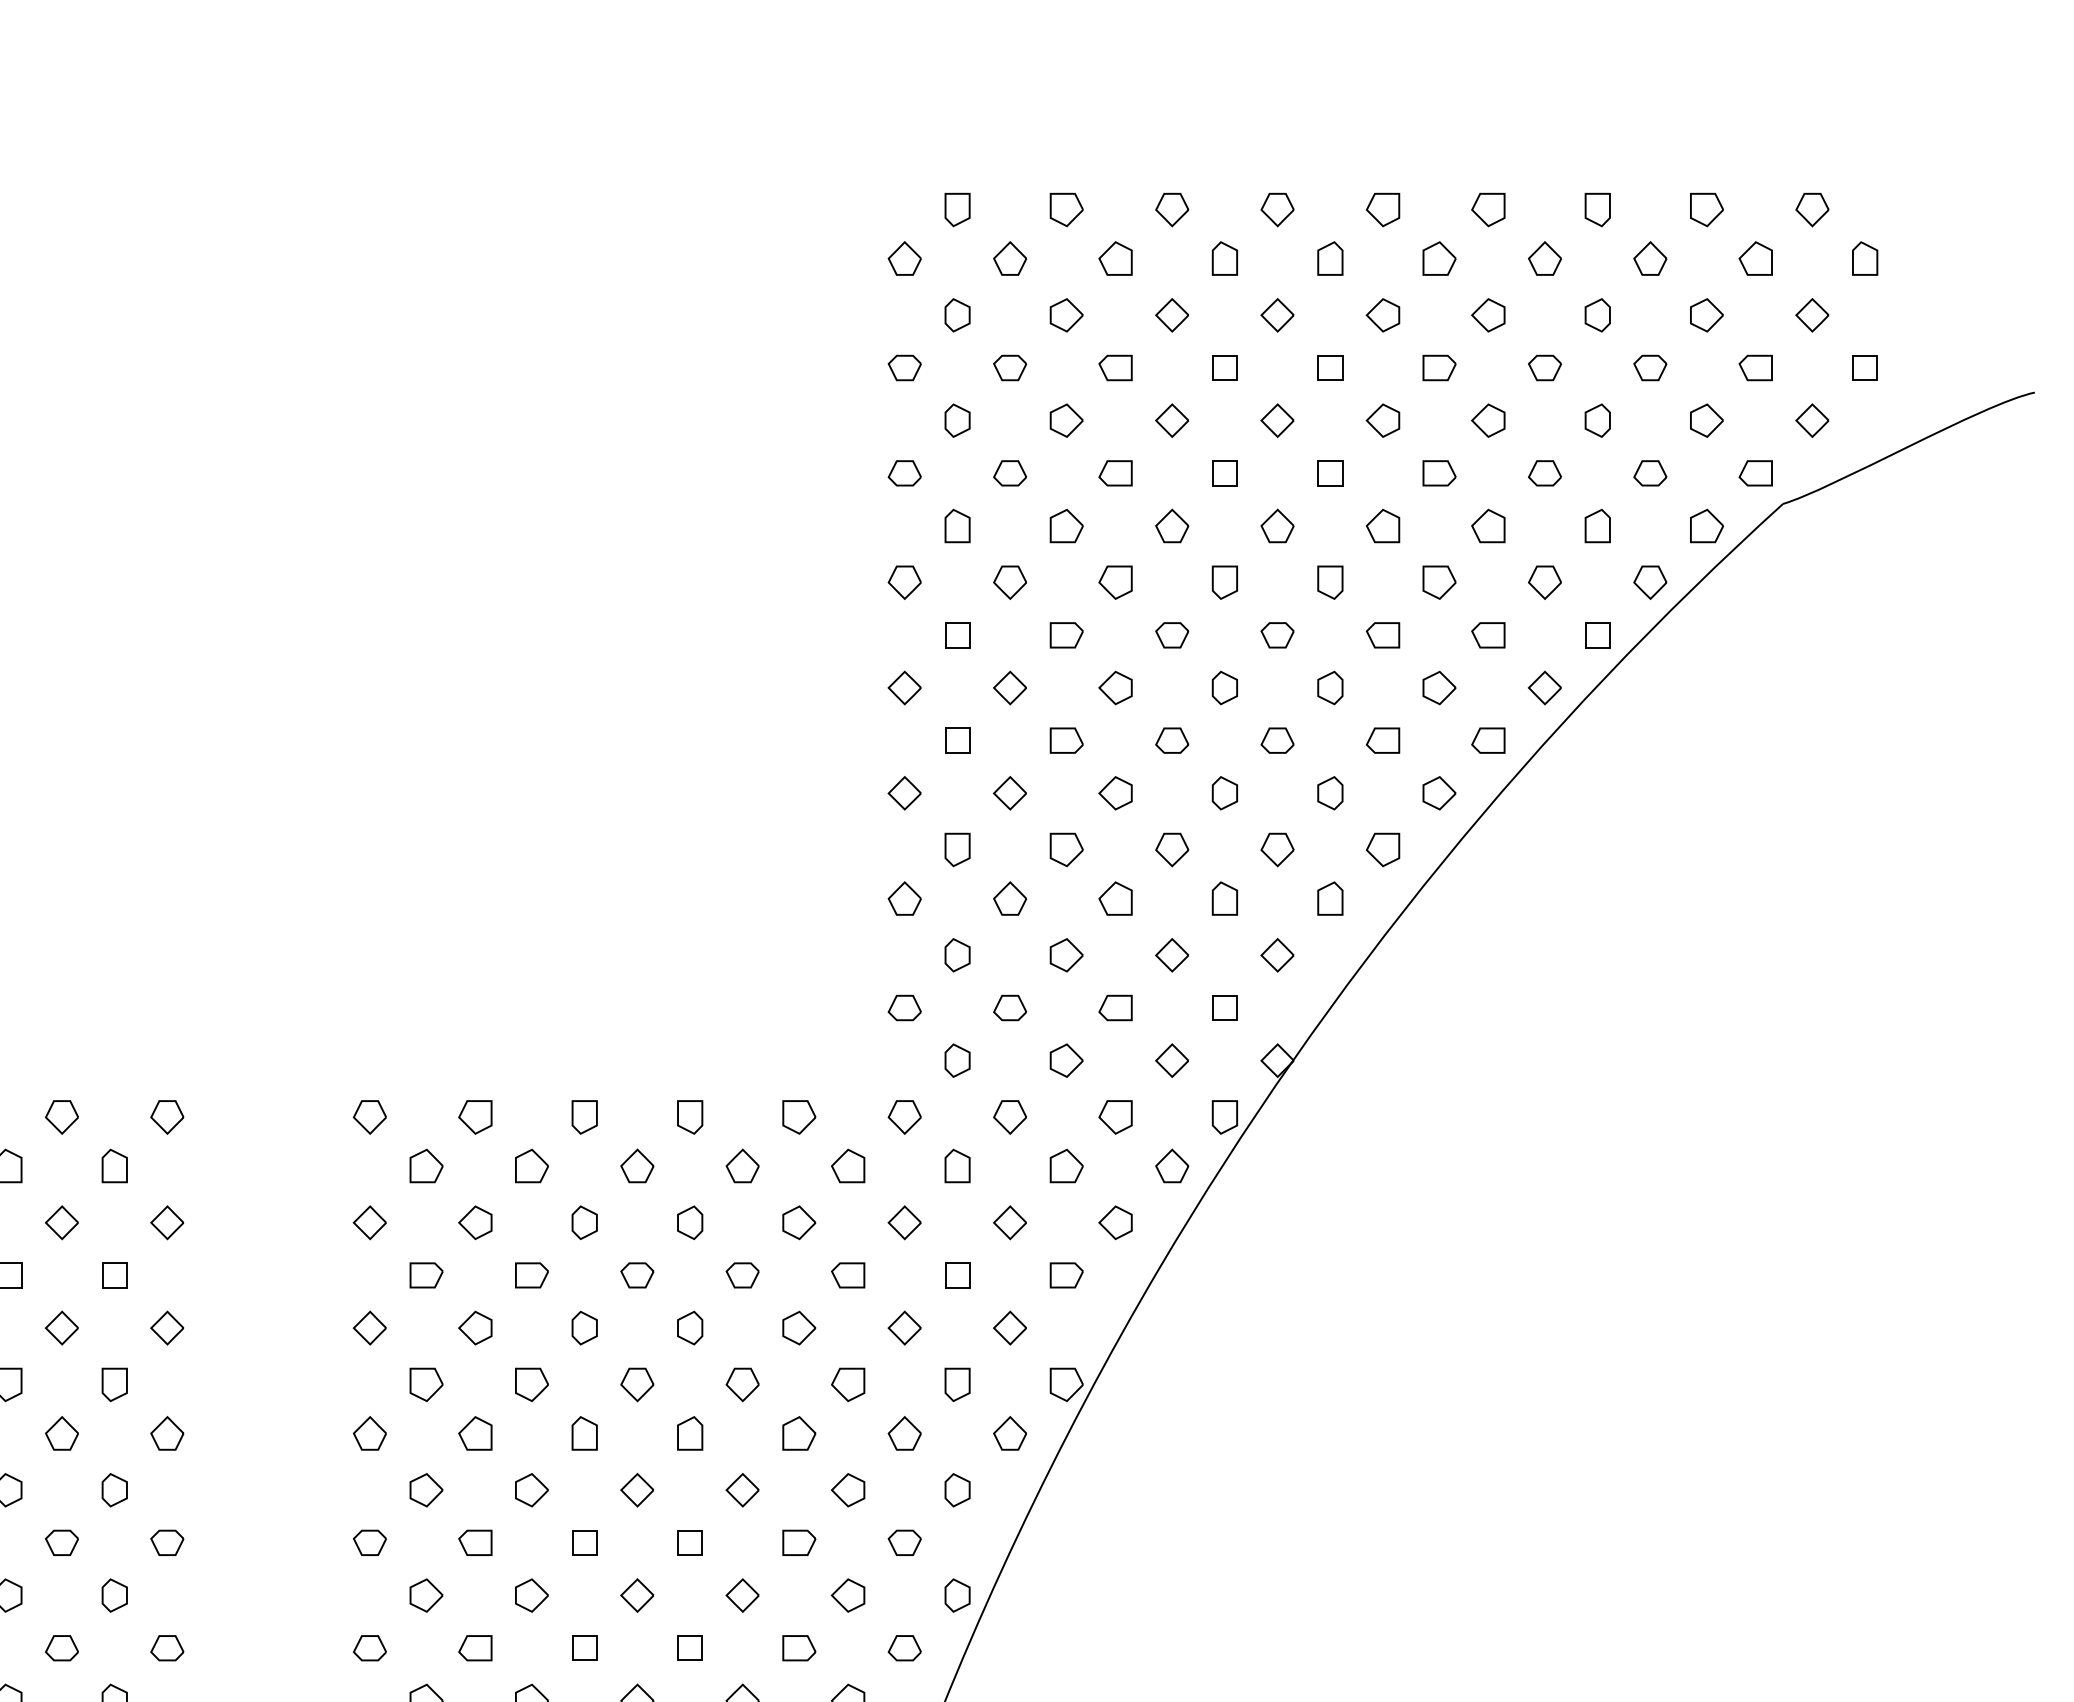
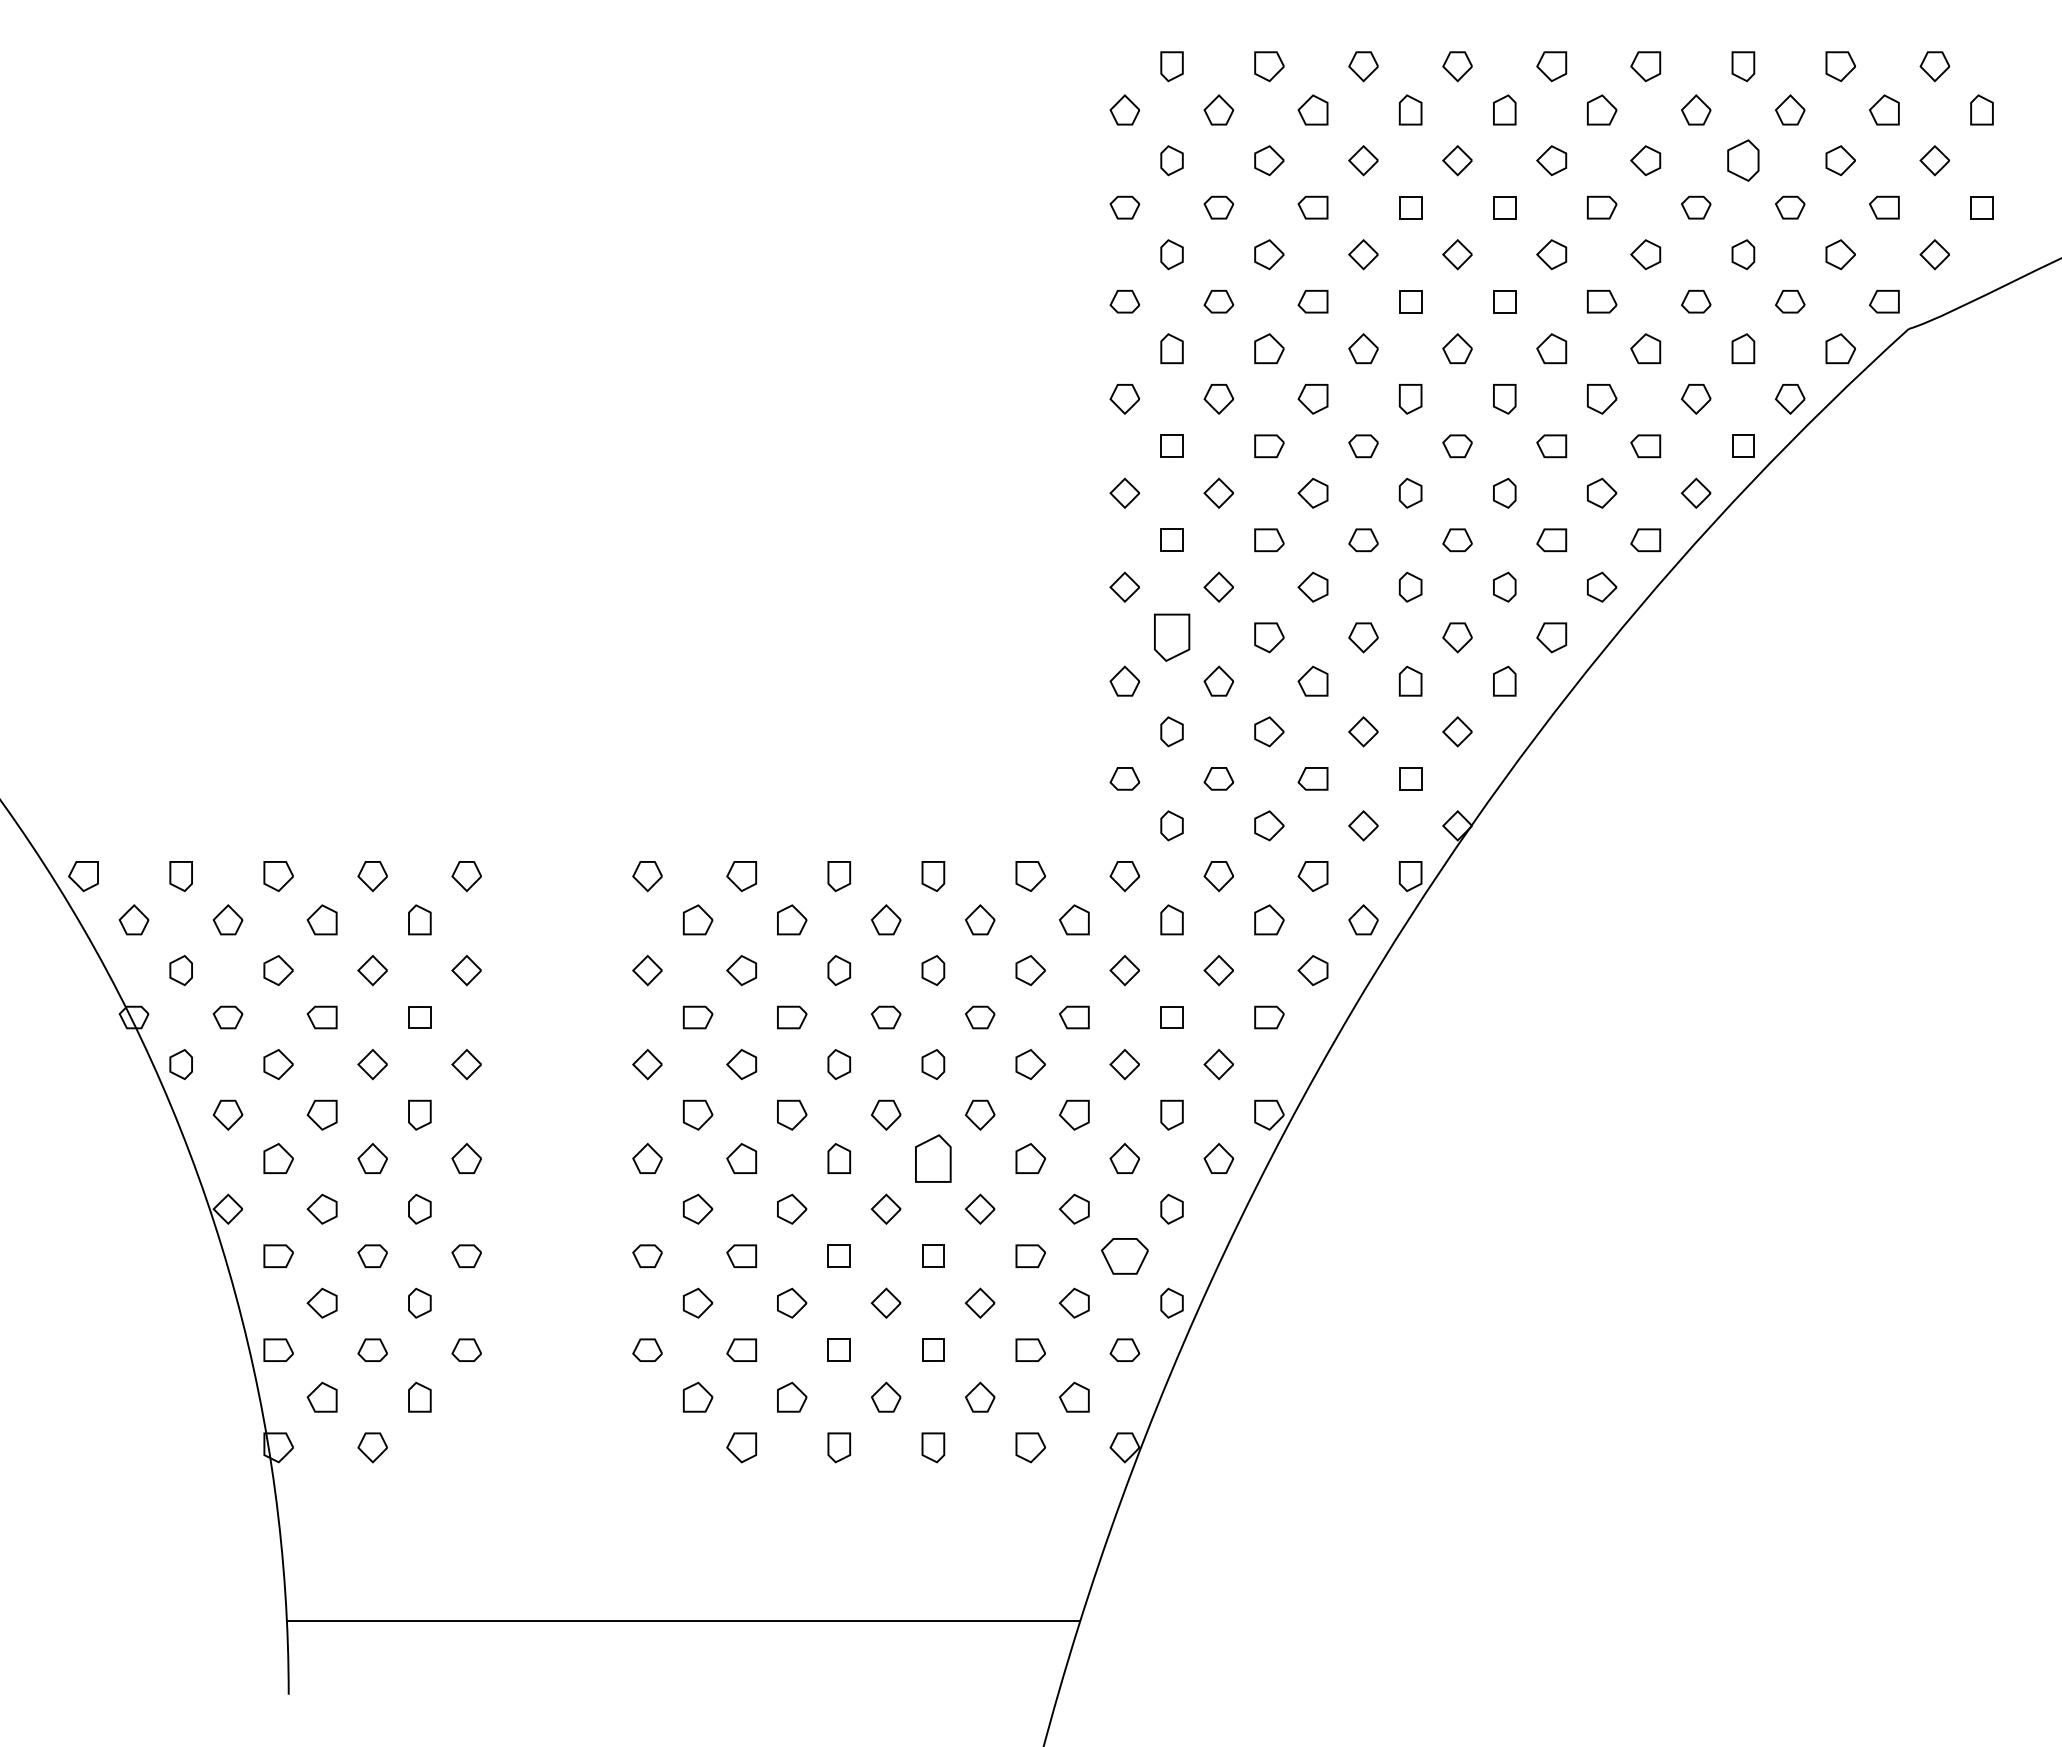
part: (1597, 315) -> (1743, 160), size x1.4
part: (956, 849) -> (1171, 637), size x1.6
part: (690, 1433) -> (933, 1158), size x1.6
part: (904, 1542) -> (1124, 1255), size x1.6

